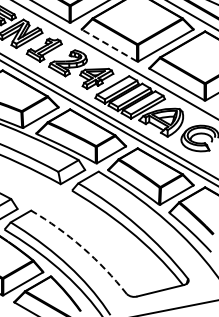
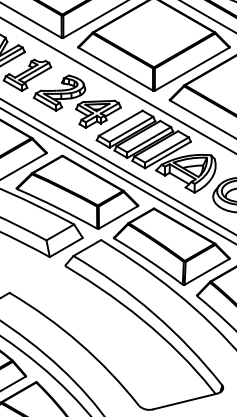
line: (109, 45) -> (115, 69), dashed -> solid
arc: (82, 247) -> (79, 342), dashed -> solid

